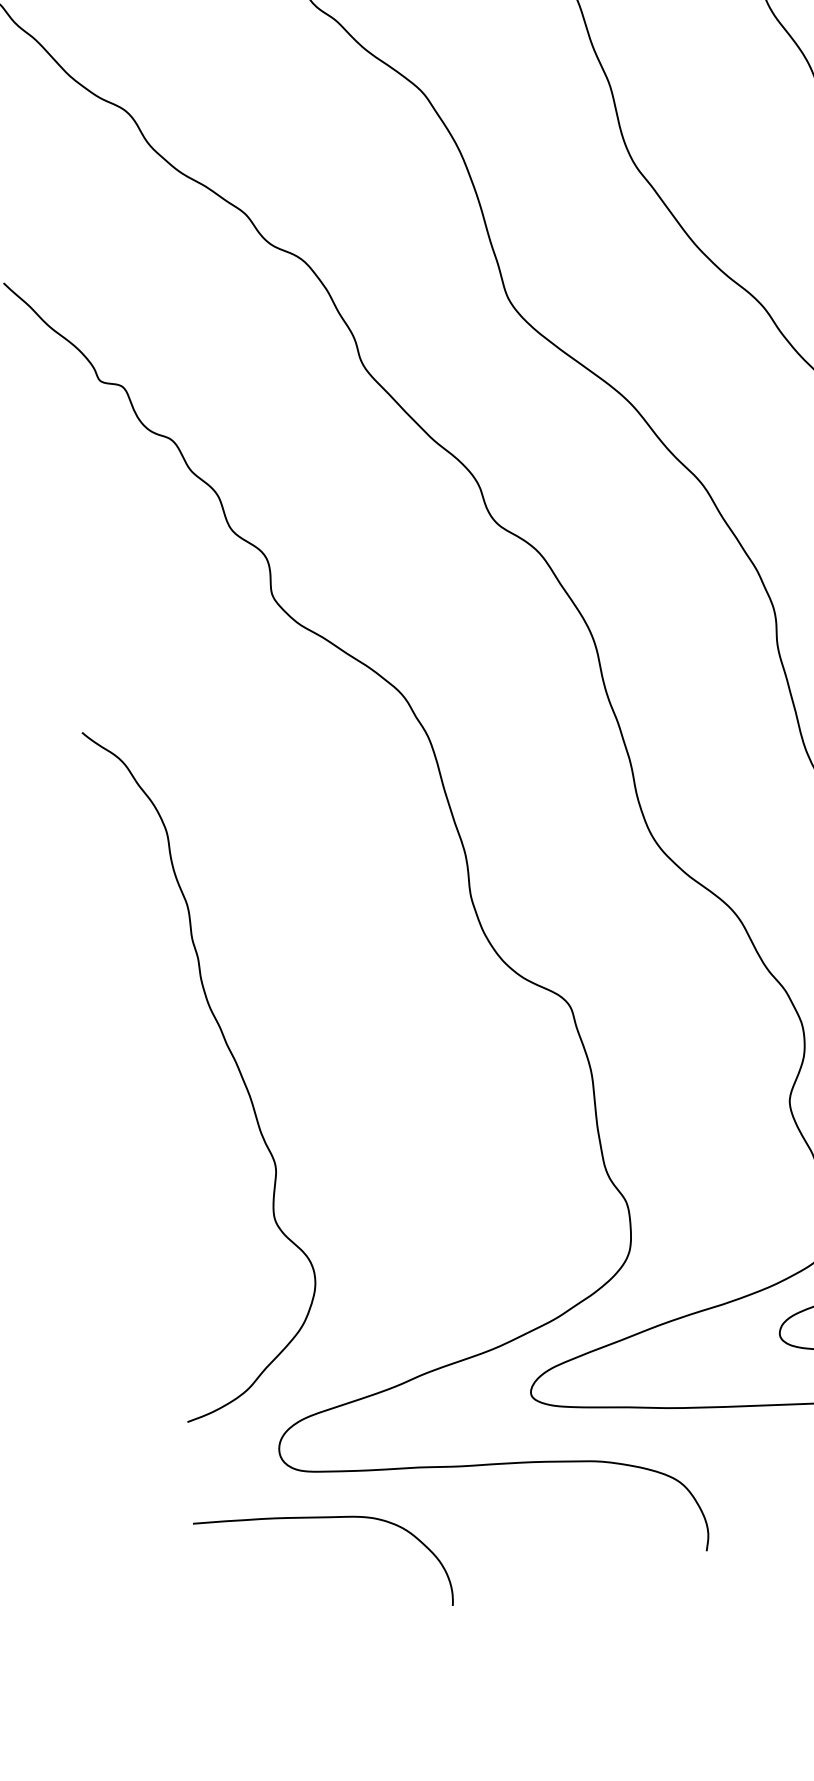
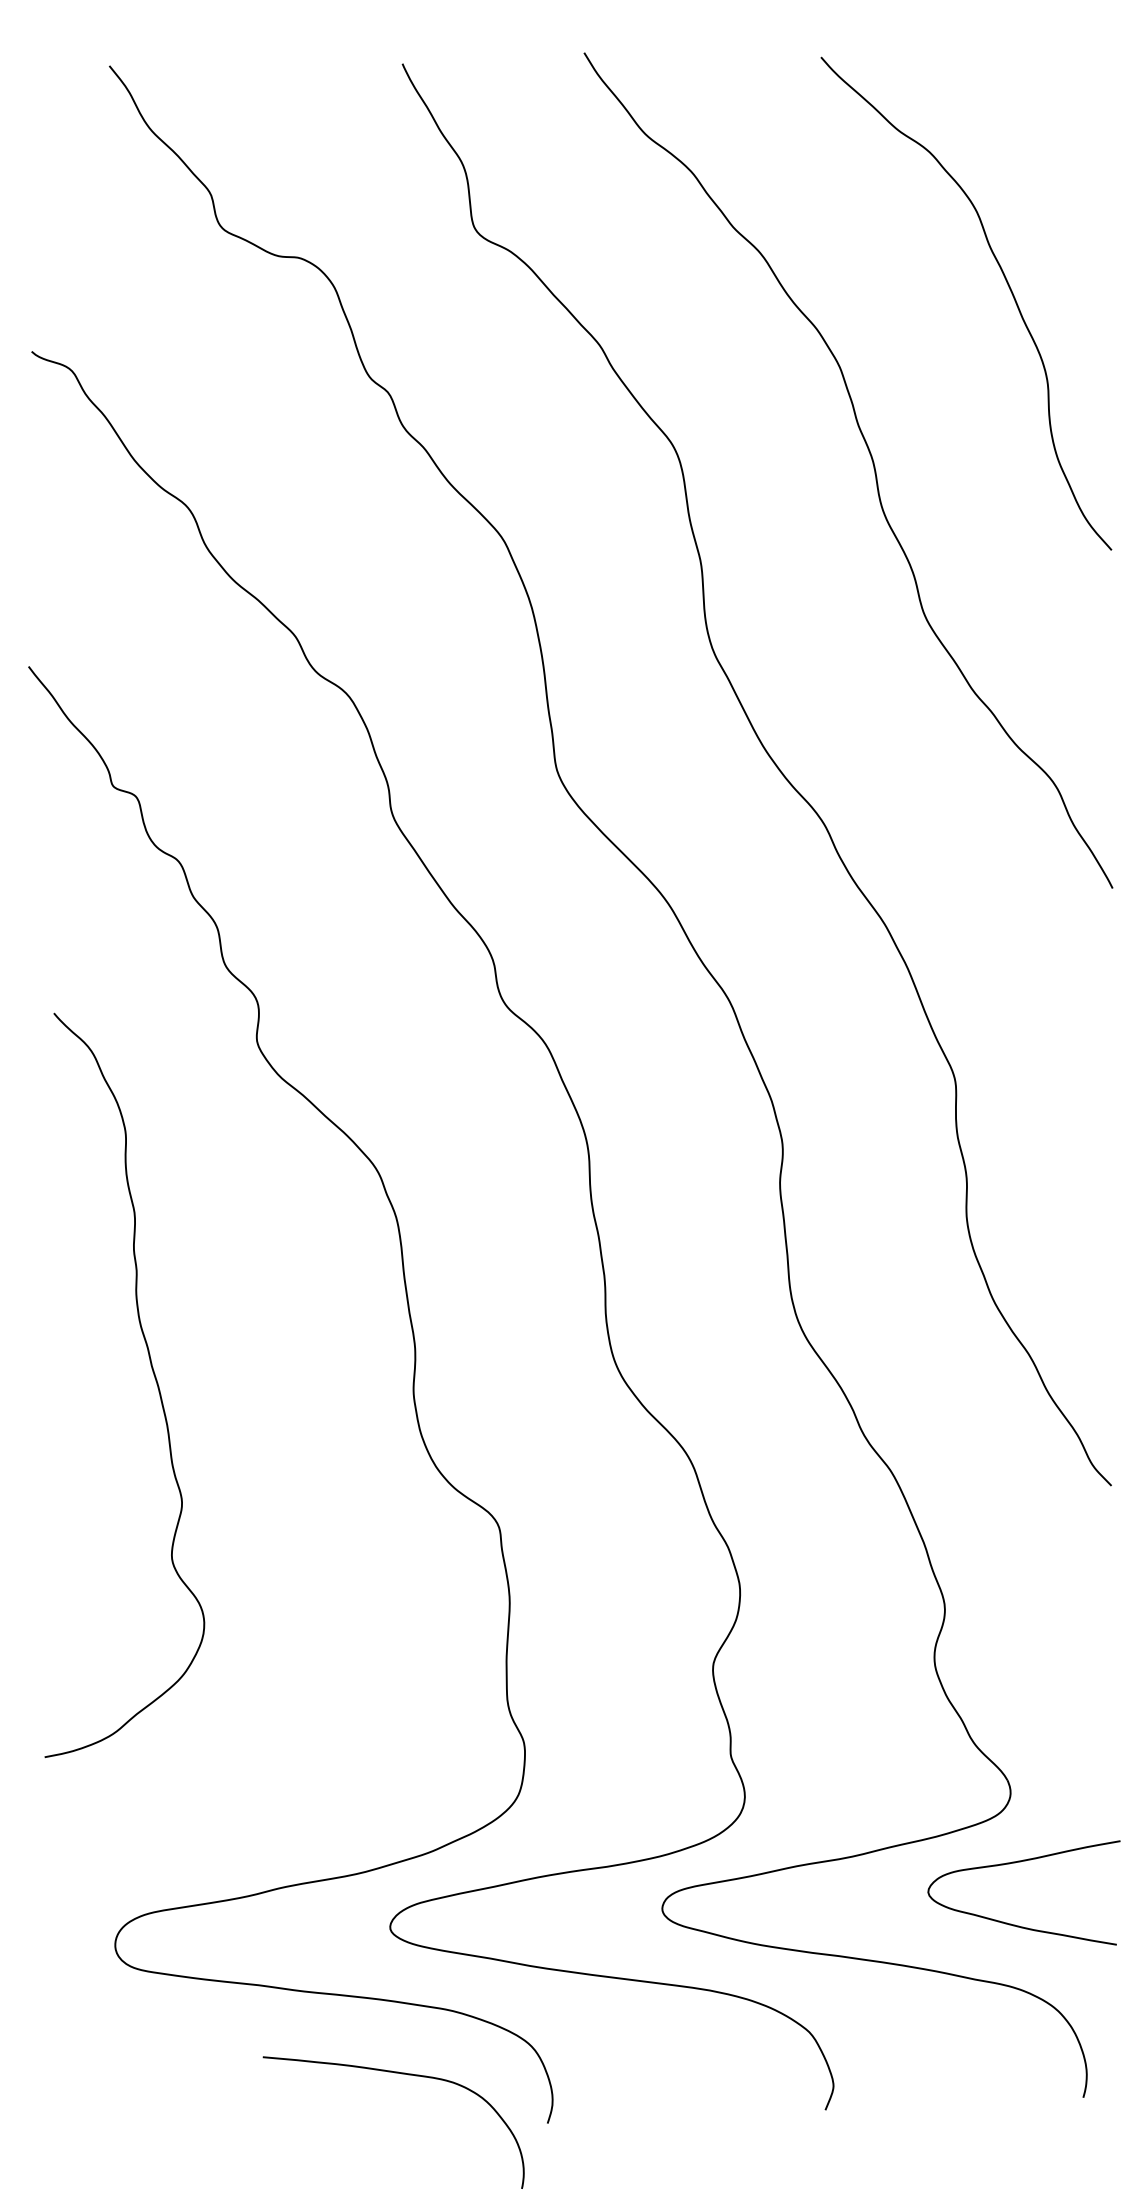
curve: (229, 1052) -> (153, 1375), moved
curve: (323, 1518) -> (401, 2074), moved

